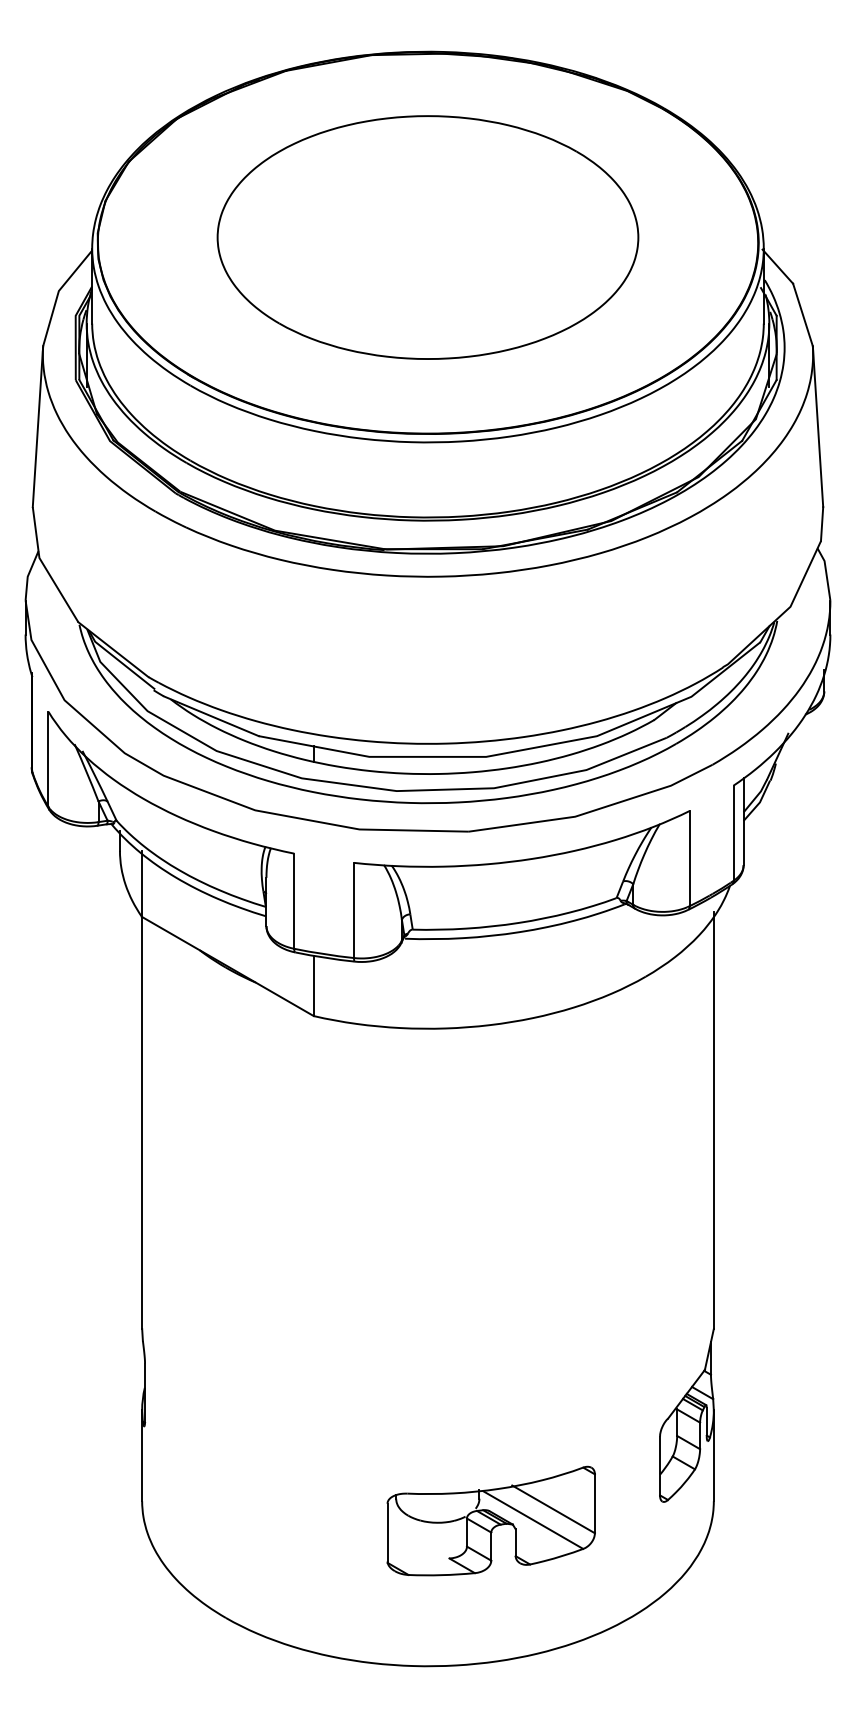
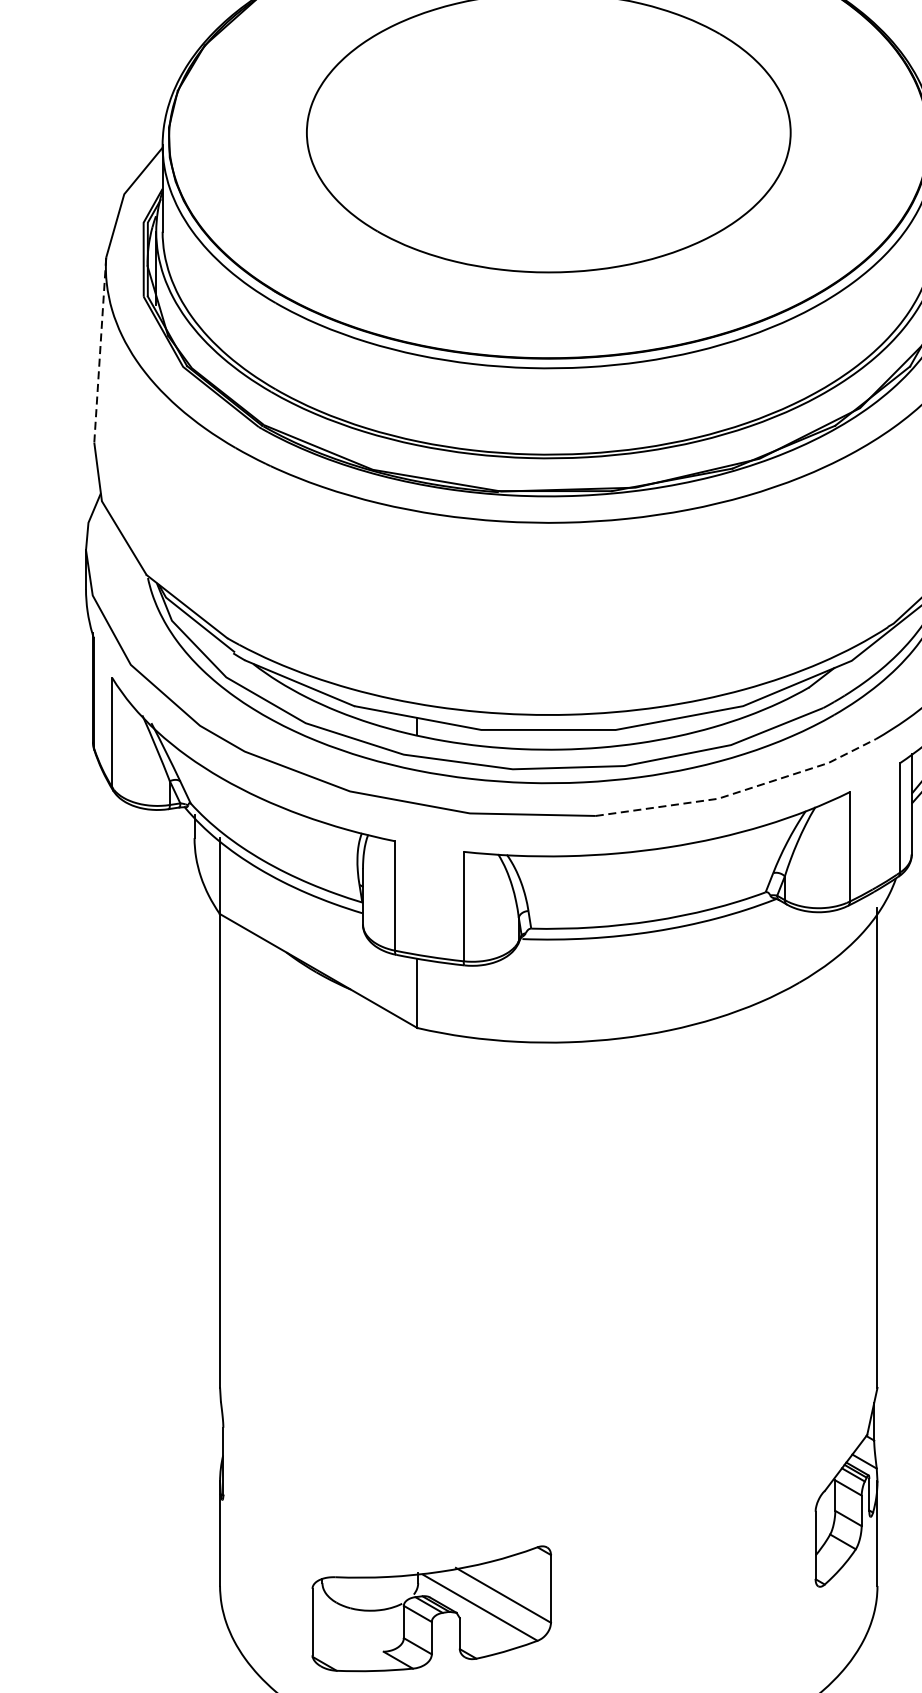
line: (37, 426) -> (99, 350), solid -> dashed
line: (594, 810) -> (740, 791), solid -> dashed
part: (490, 1520) -> (430, 1608), moved

